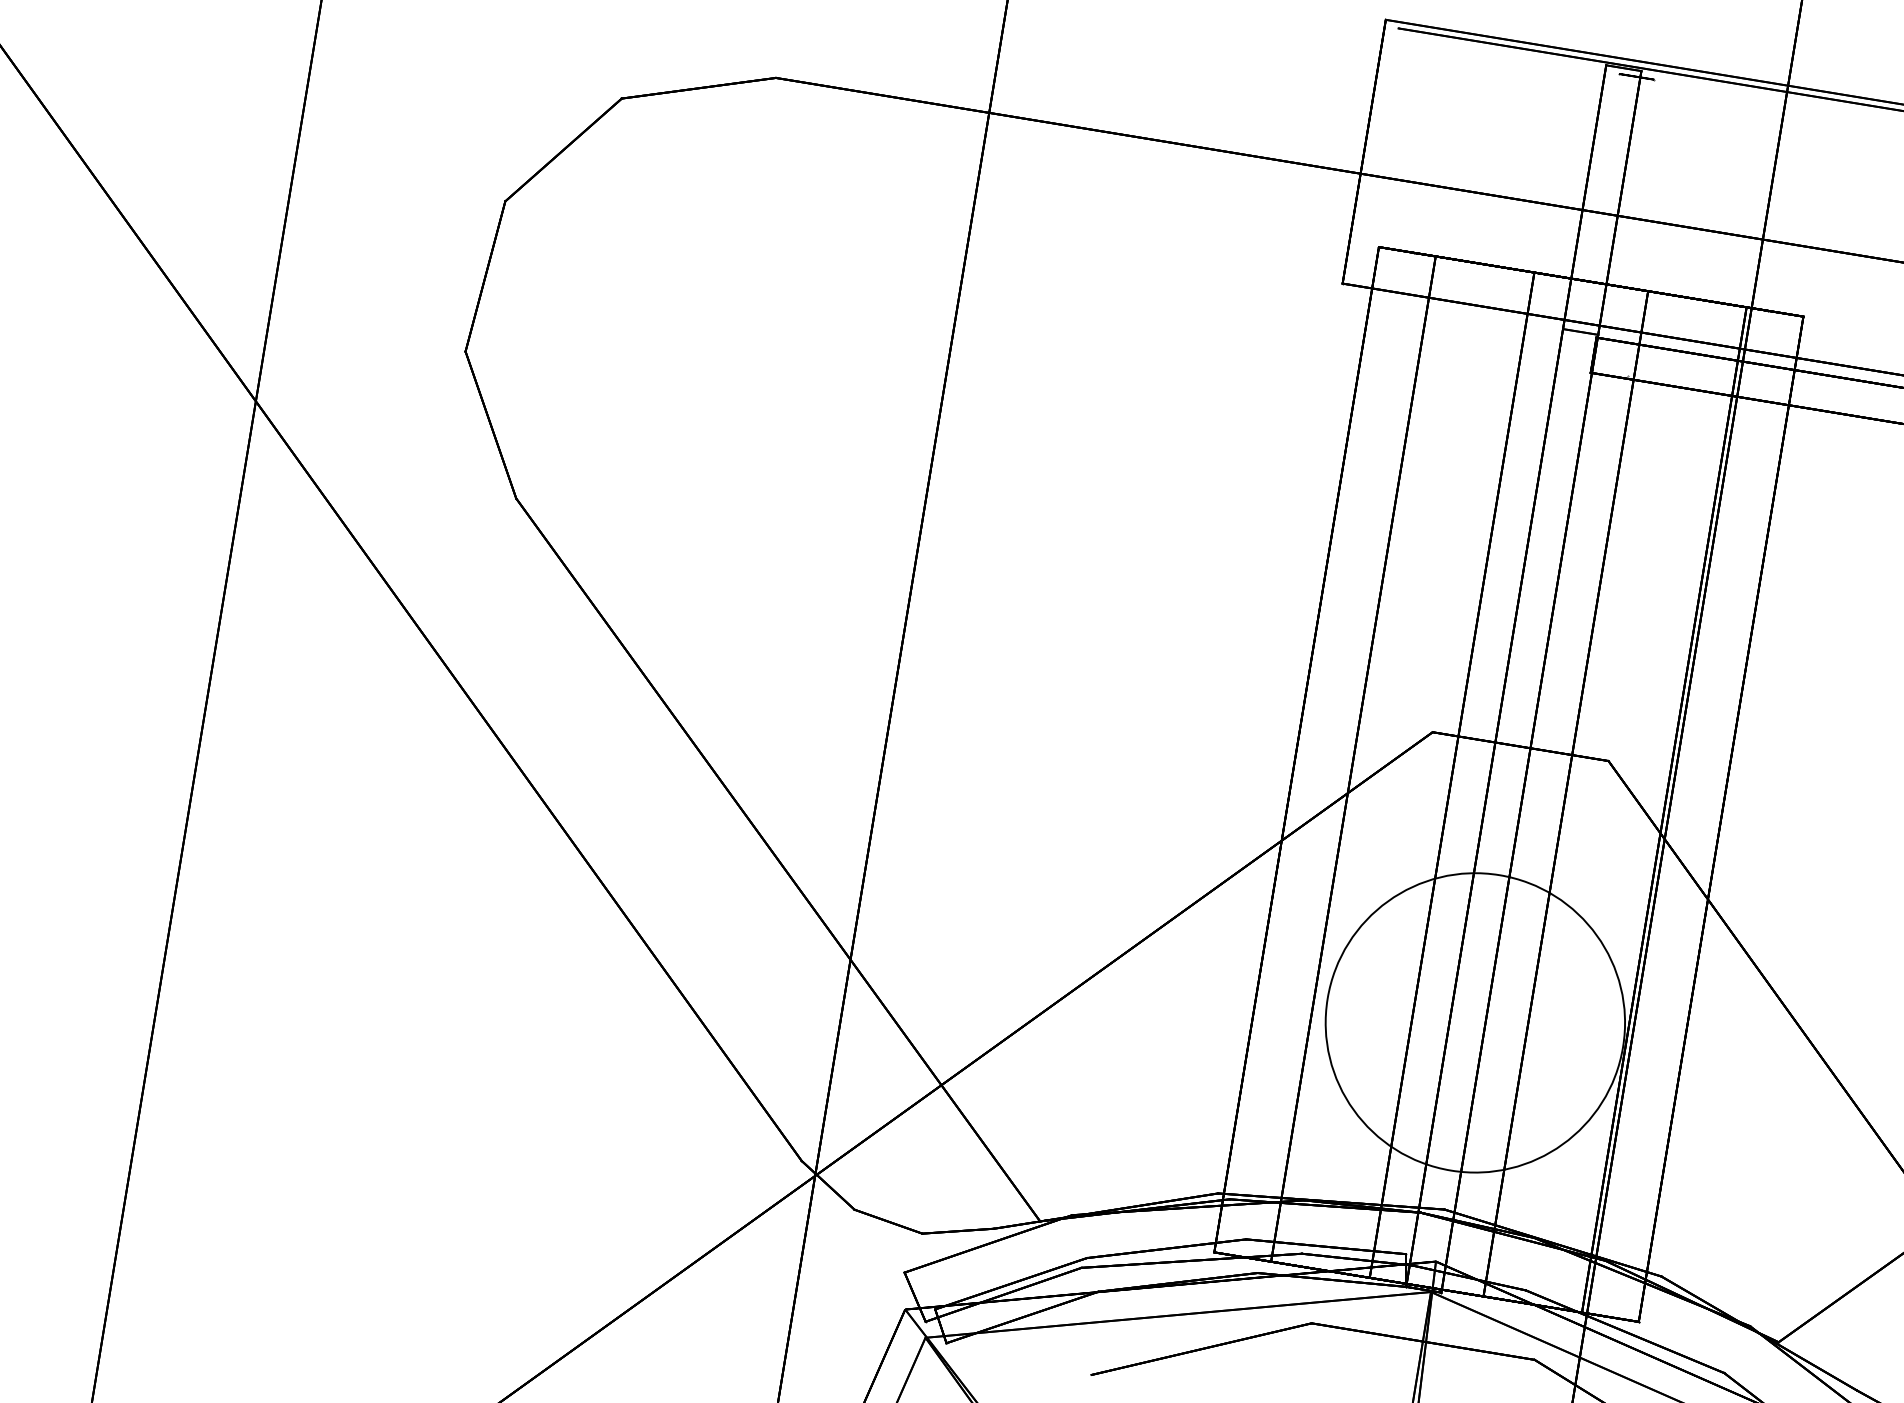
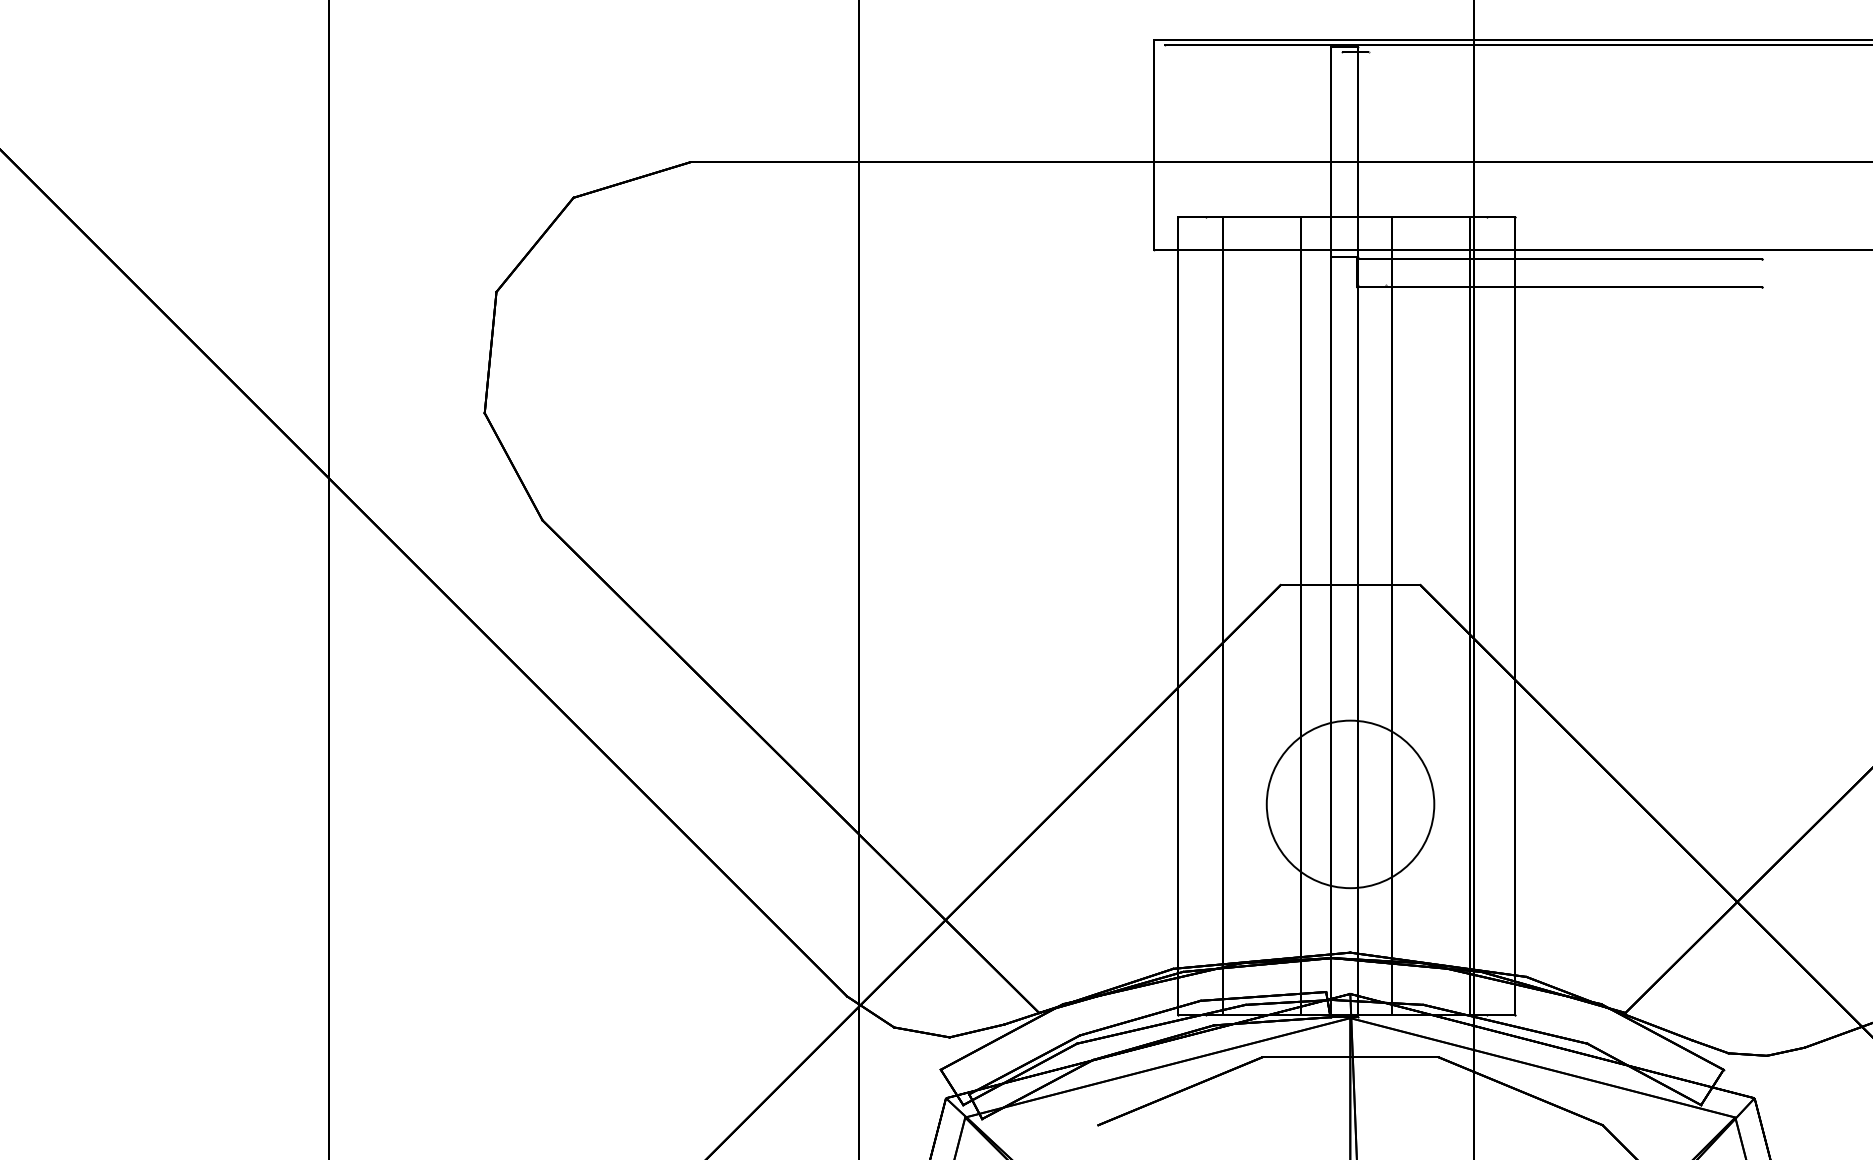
circle: (1475, 1022) -> (1350, 804), size x0.71

